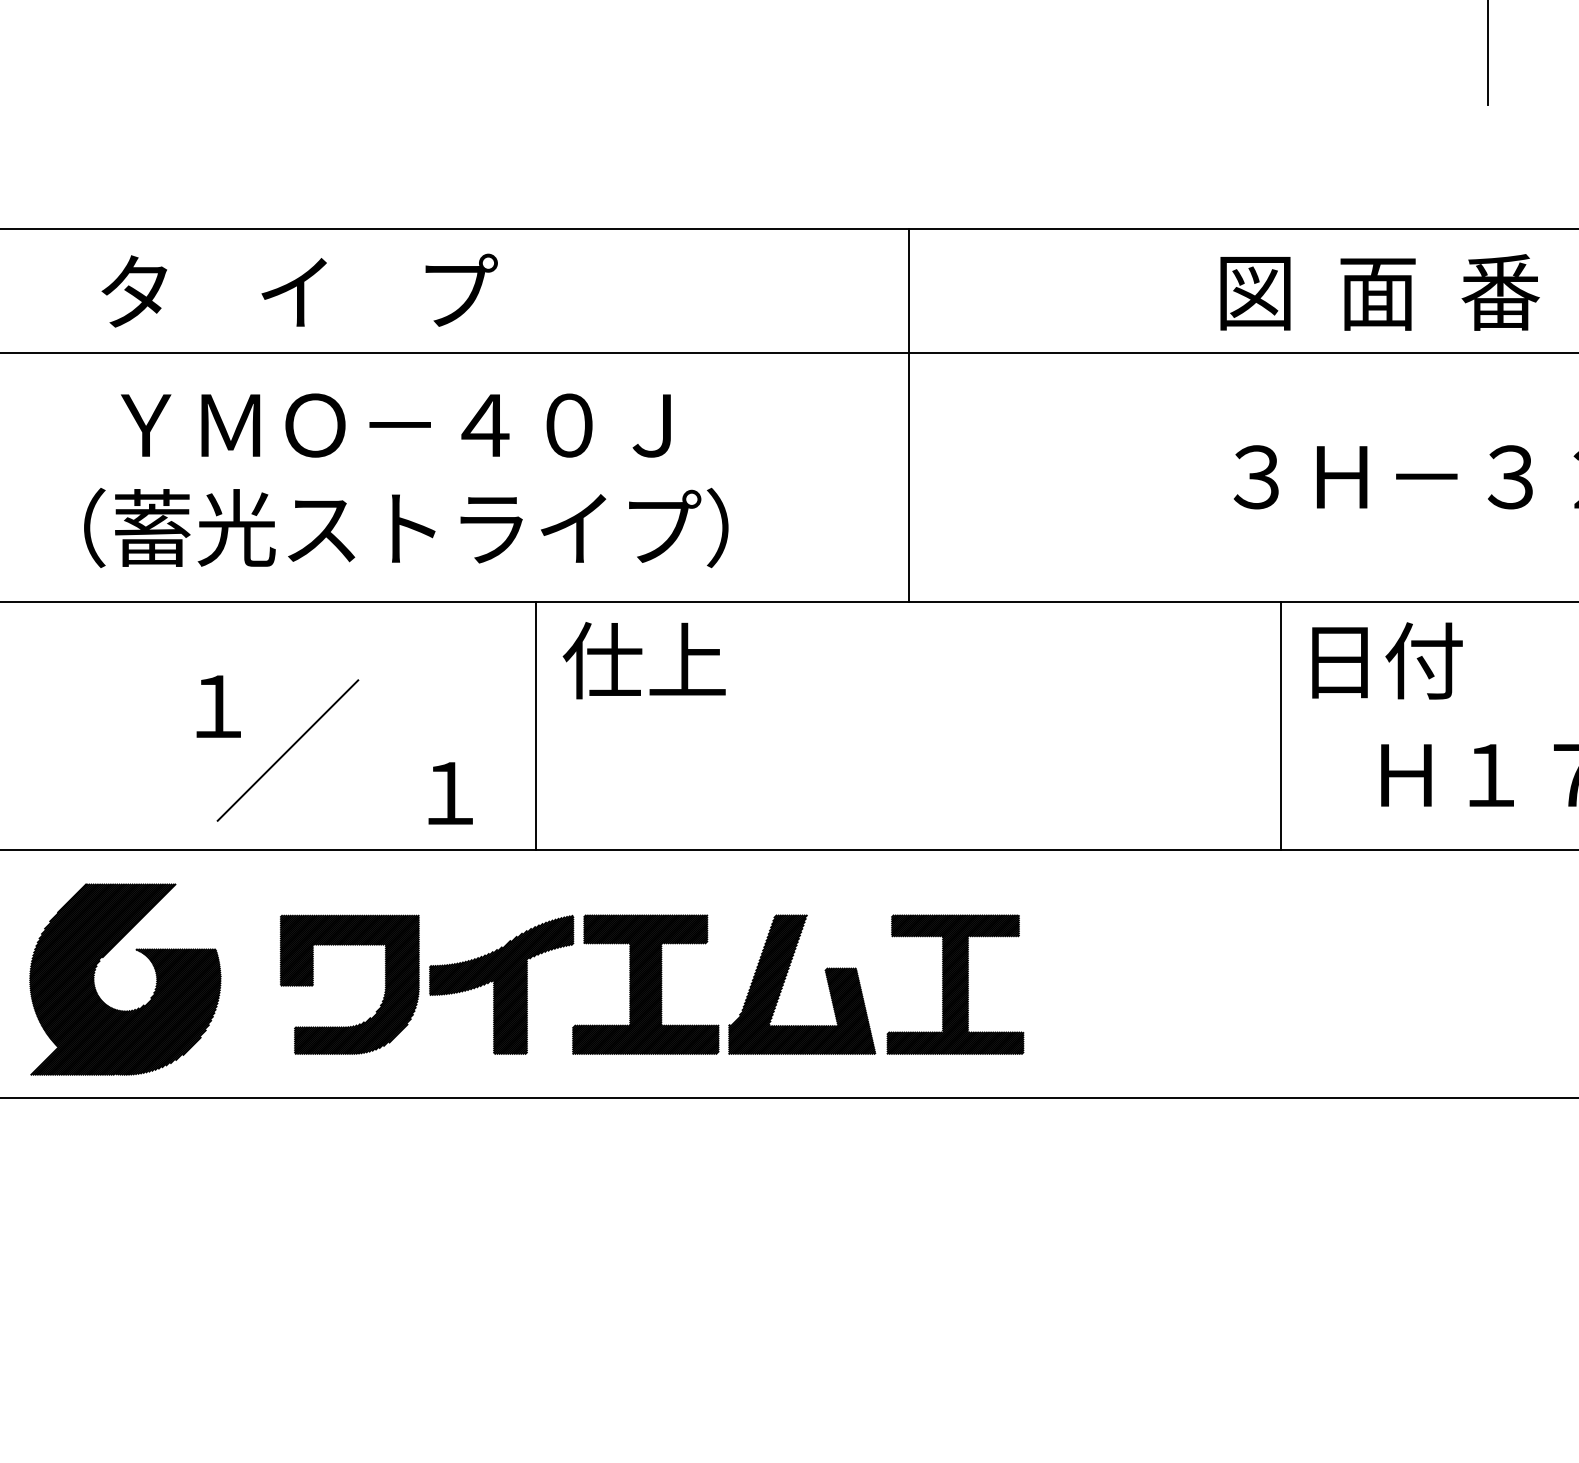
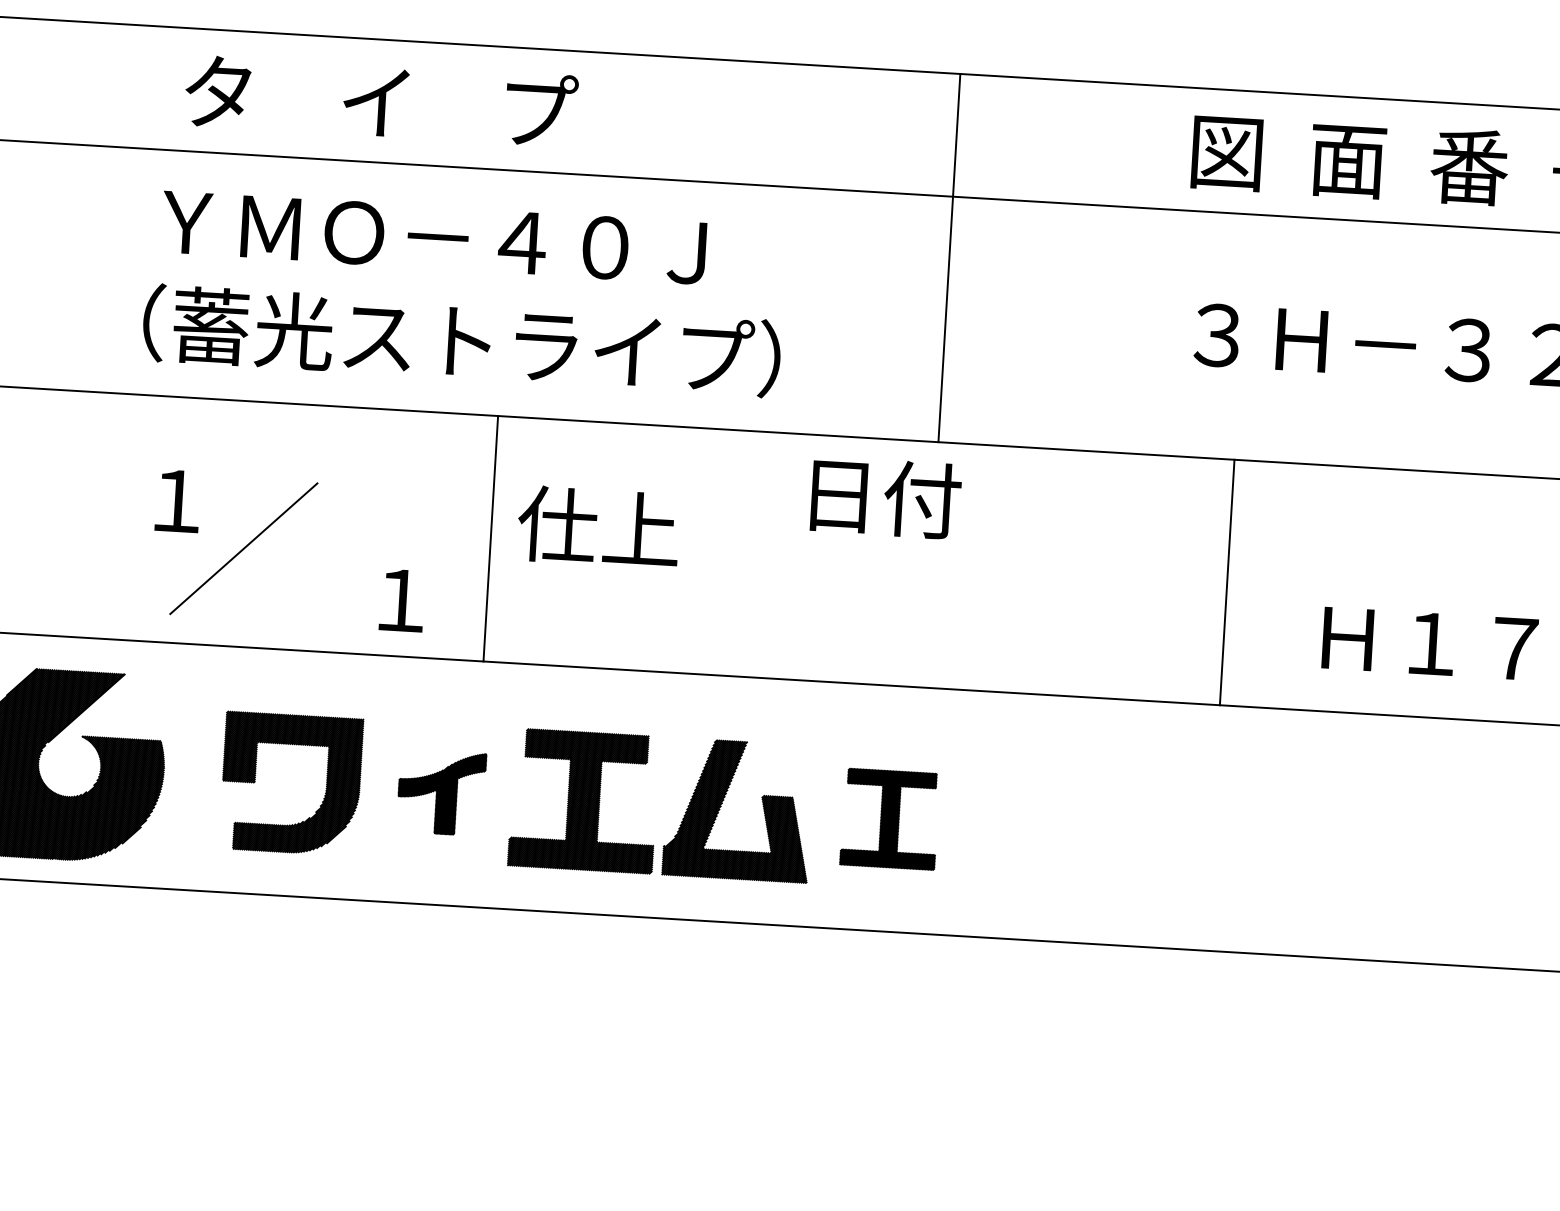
text: (299, 290) -> (381, 100), moved
line: (908, 415) -> (949, 258), moved
text: (395, 425) -> (433, 237), moved
text: (406, 527) -> (462, 340), moved
text: (643, 660) -> (597, 527), moved
text: (1387, 660) -> (886, 497), moved
part: (501, 984) -> (441, 792), size x0.6
part: (955, 984) -> (889, 819), size x0.7

